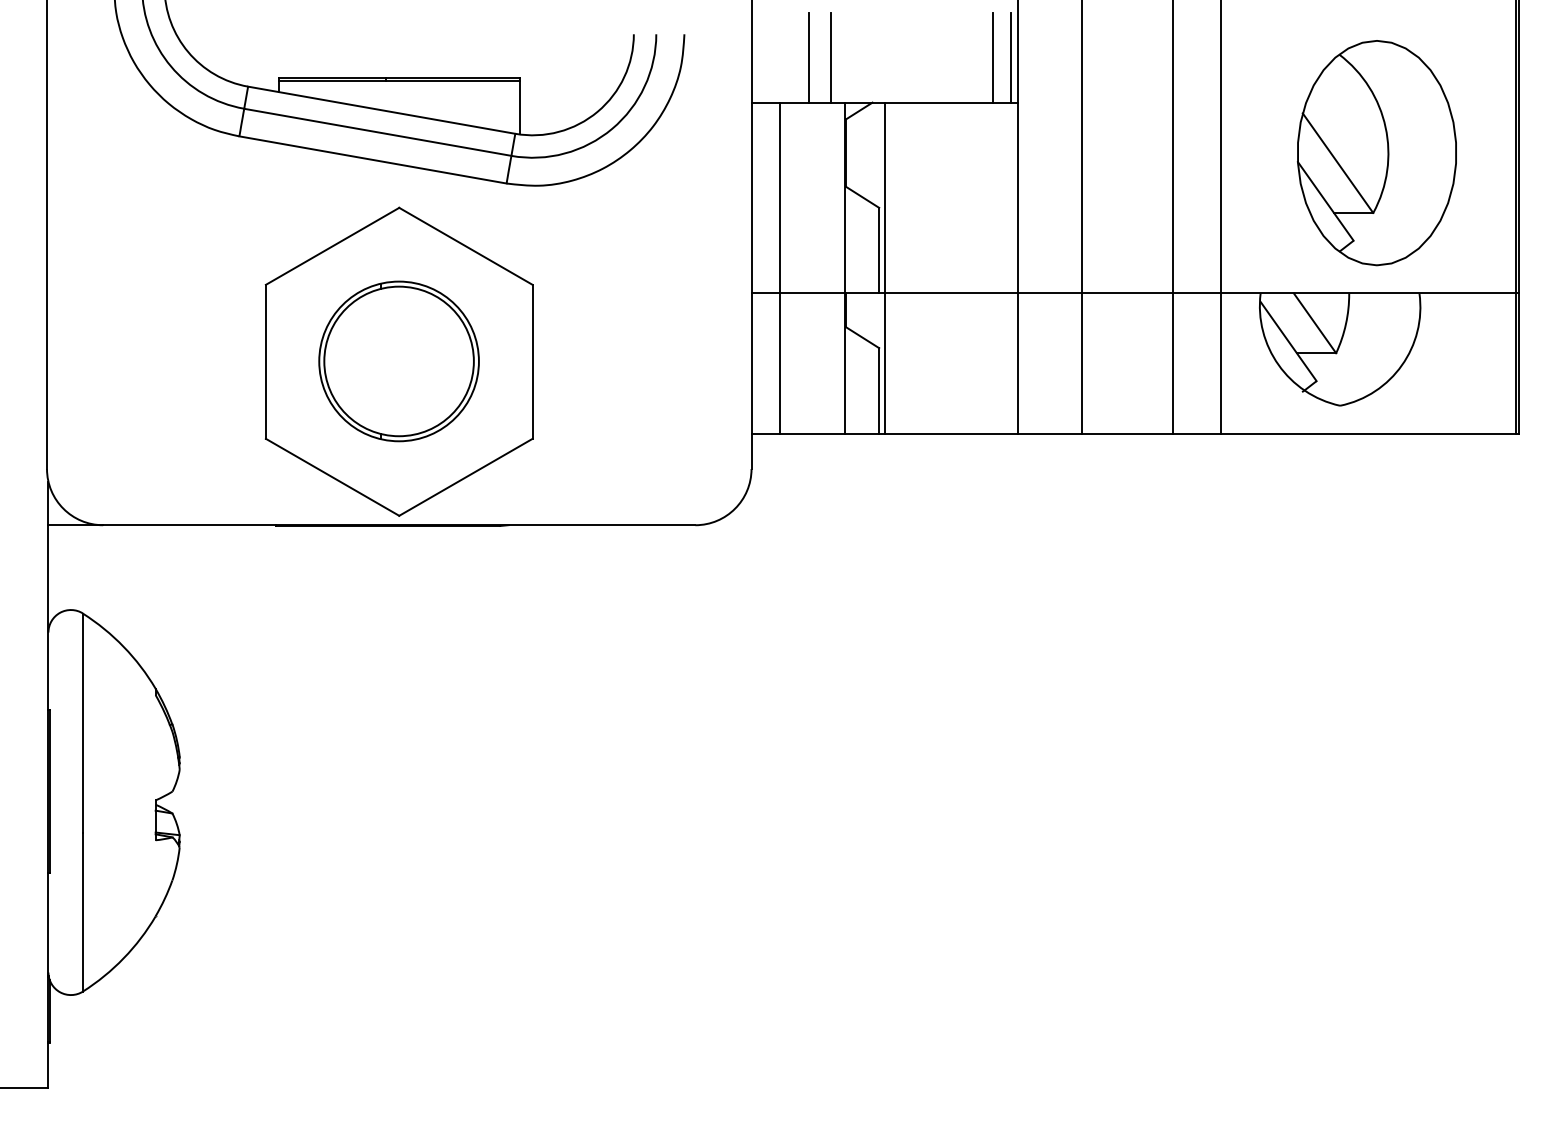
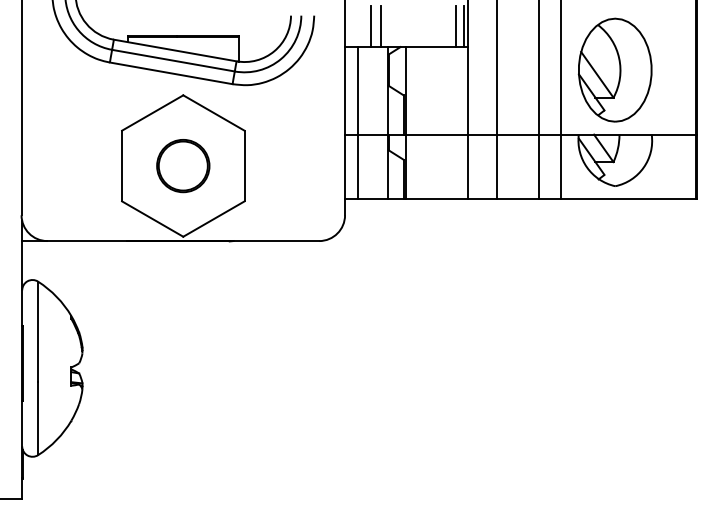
part: (1375, 151) -> (614, 69), moved
part: (399, 362) -> (183, 166), size x0.71

